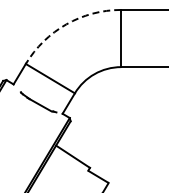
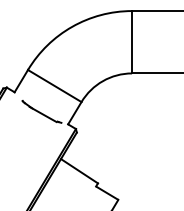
arc: (66, 24) -> (72, 26), dashed -> solid

